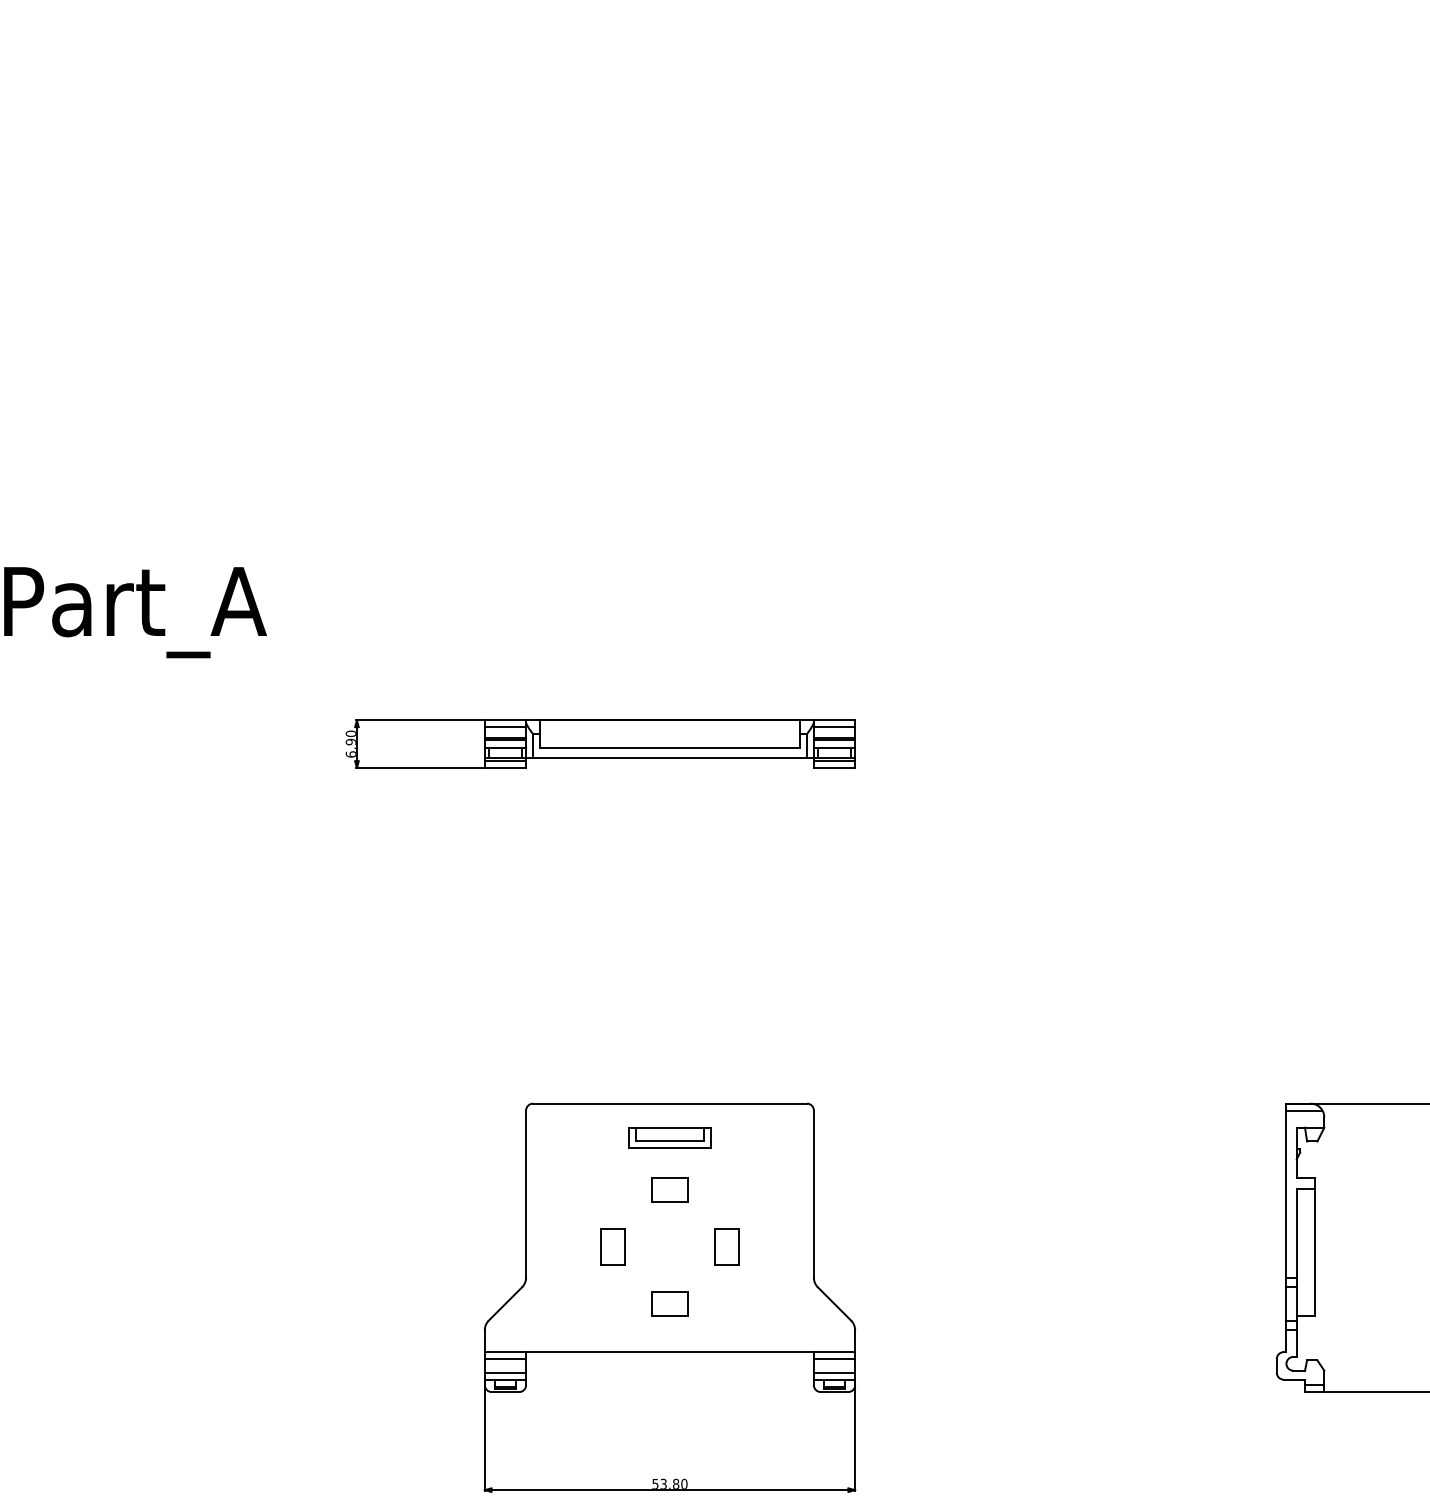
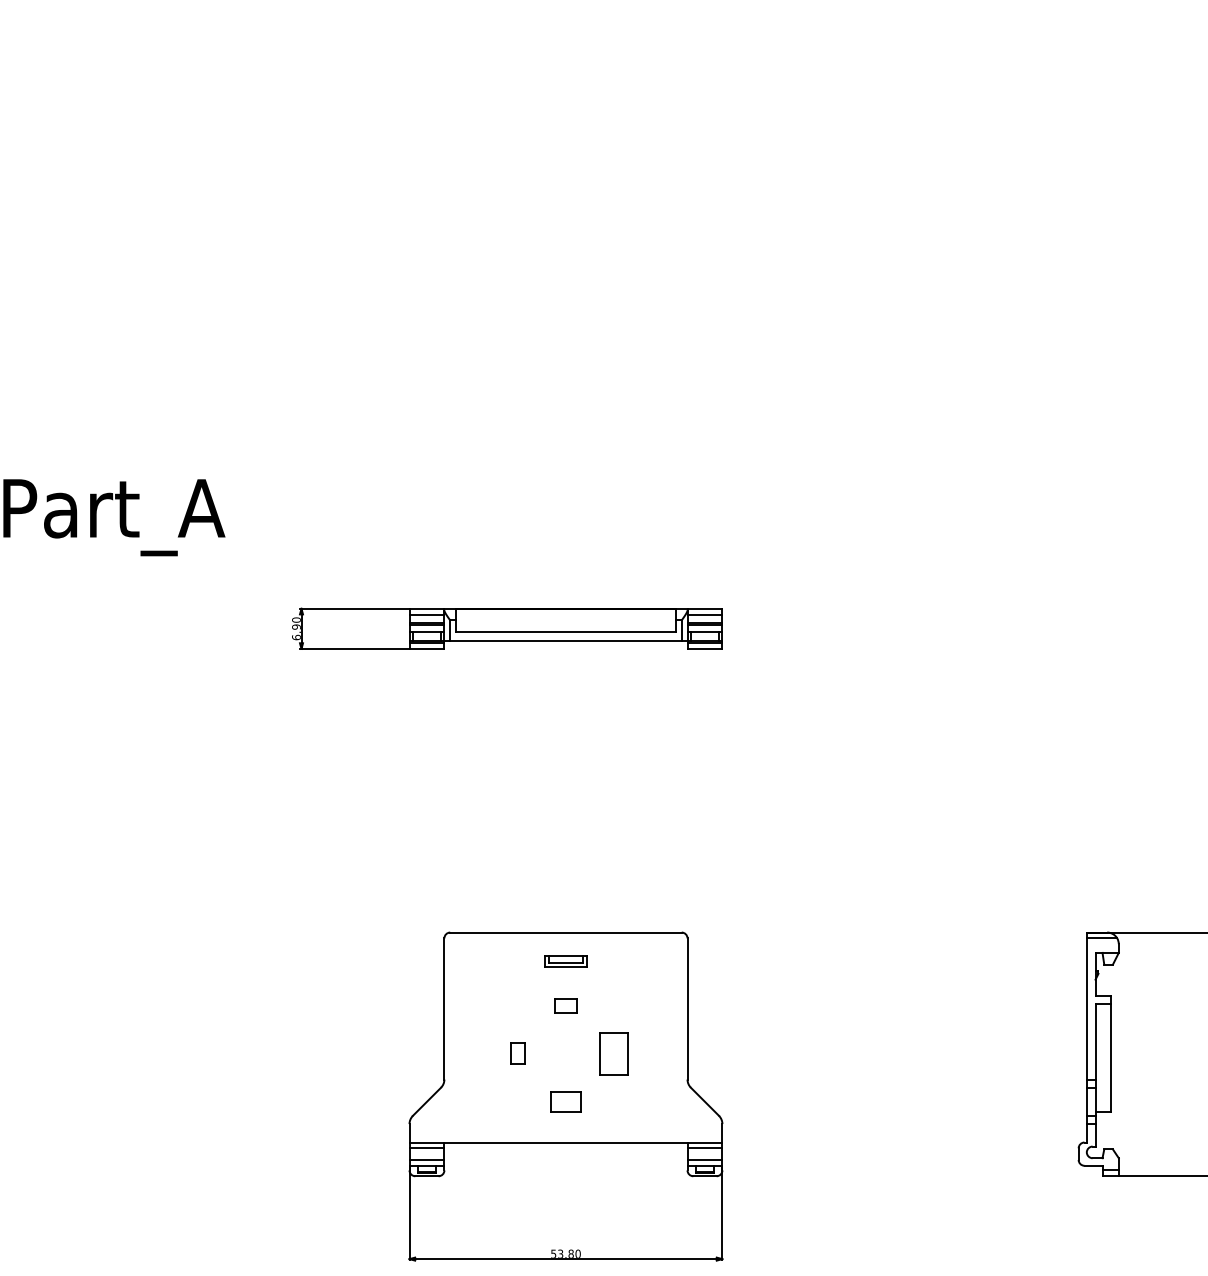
part: (669, 1137) -> (565, 961), size x0.6
part: (669, 1189) -> (565, 1005), size x0.7
part: (612, 1246) -> (517, 1053), size x0.7
part: (726, 1246) -> (613, 1053), size x1.4

